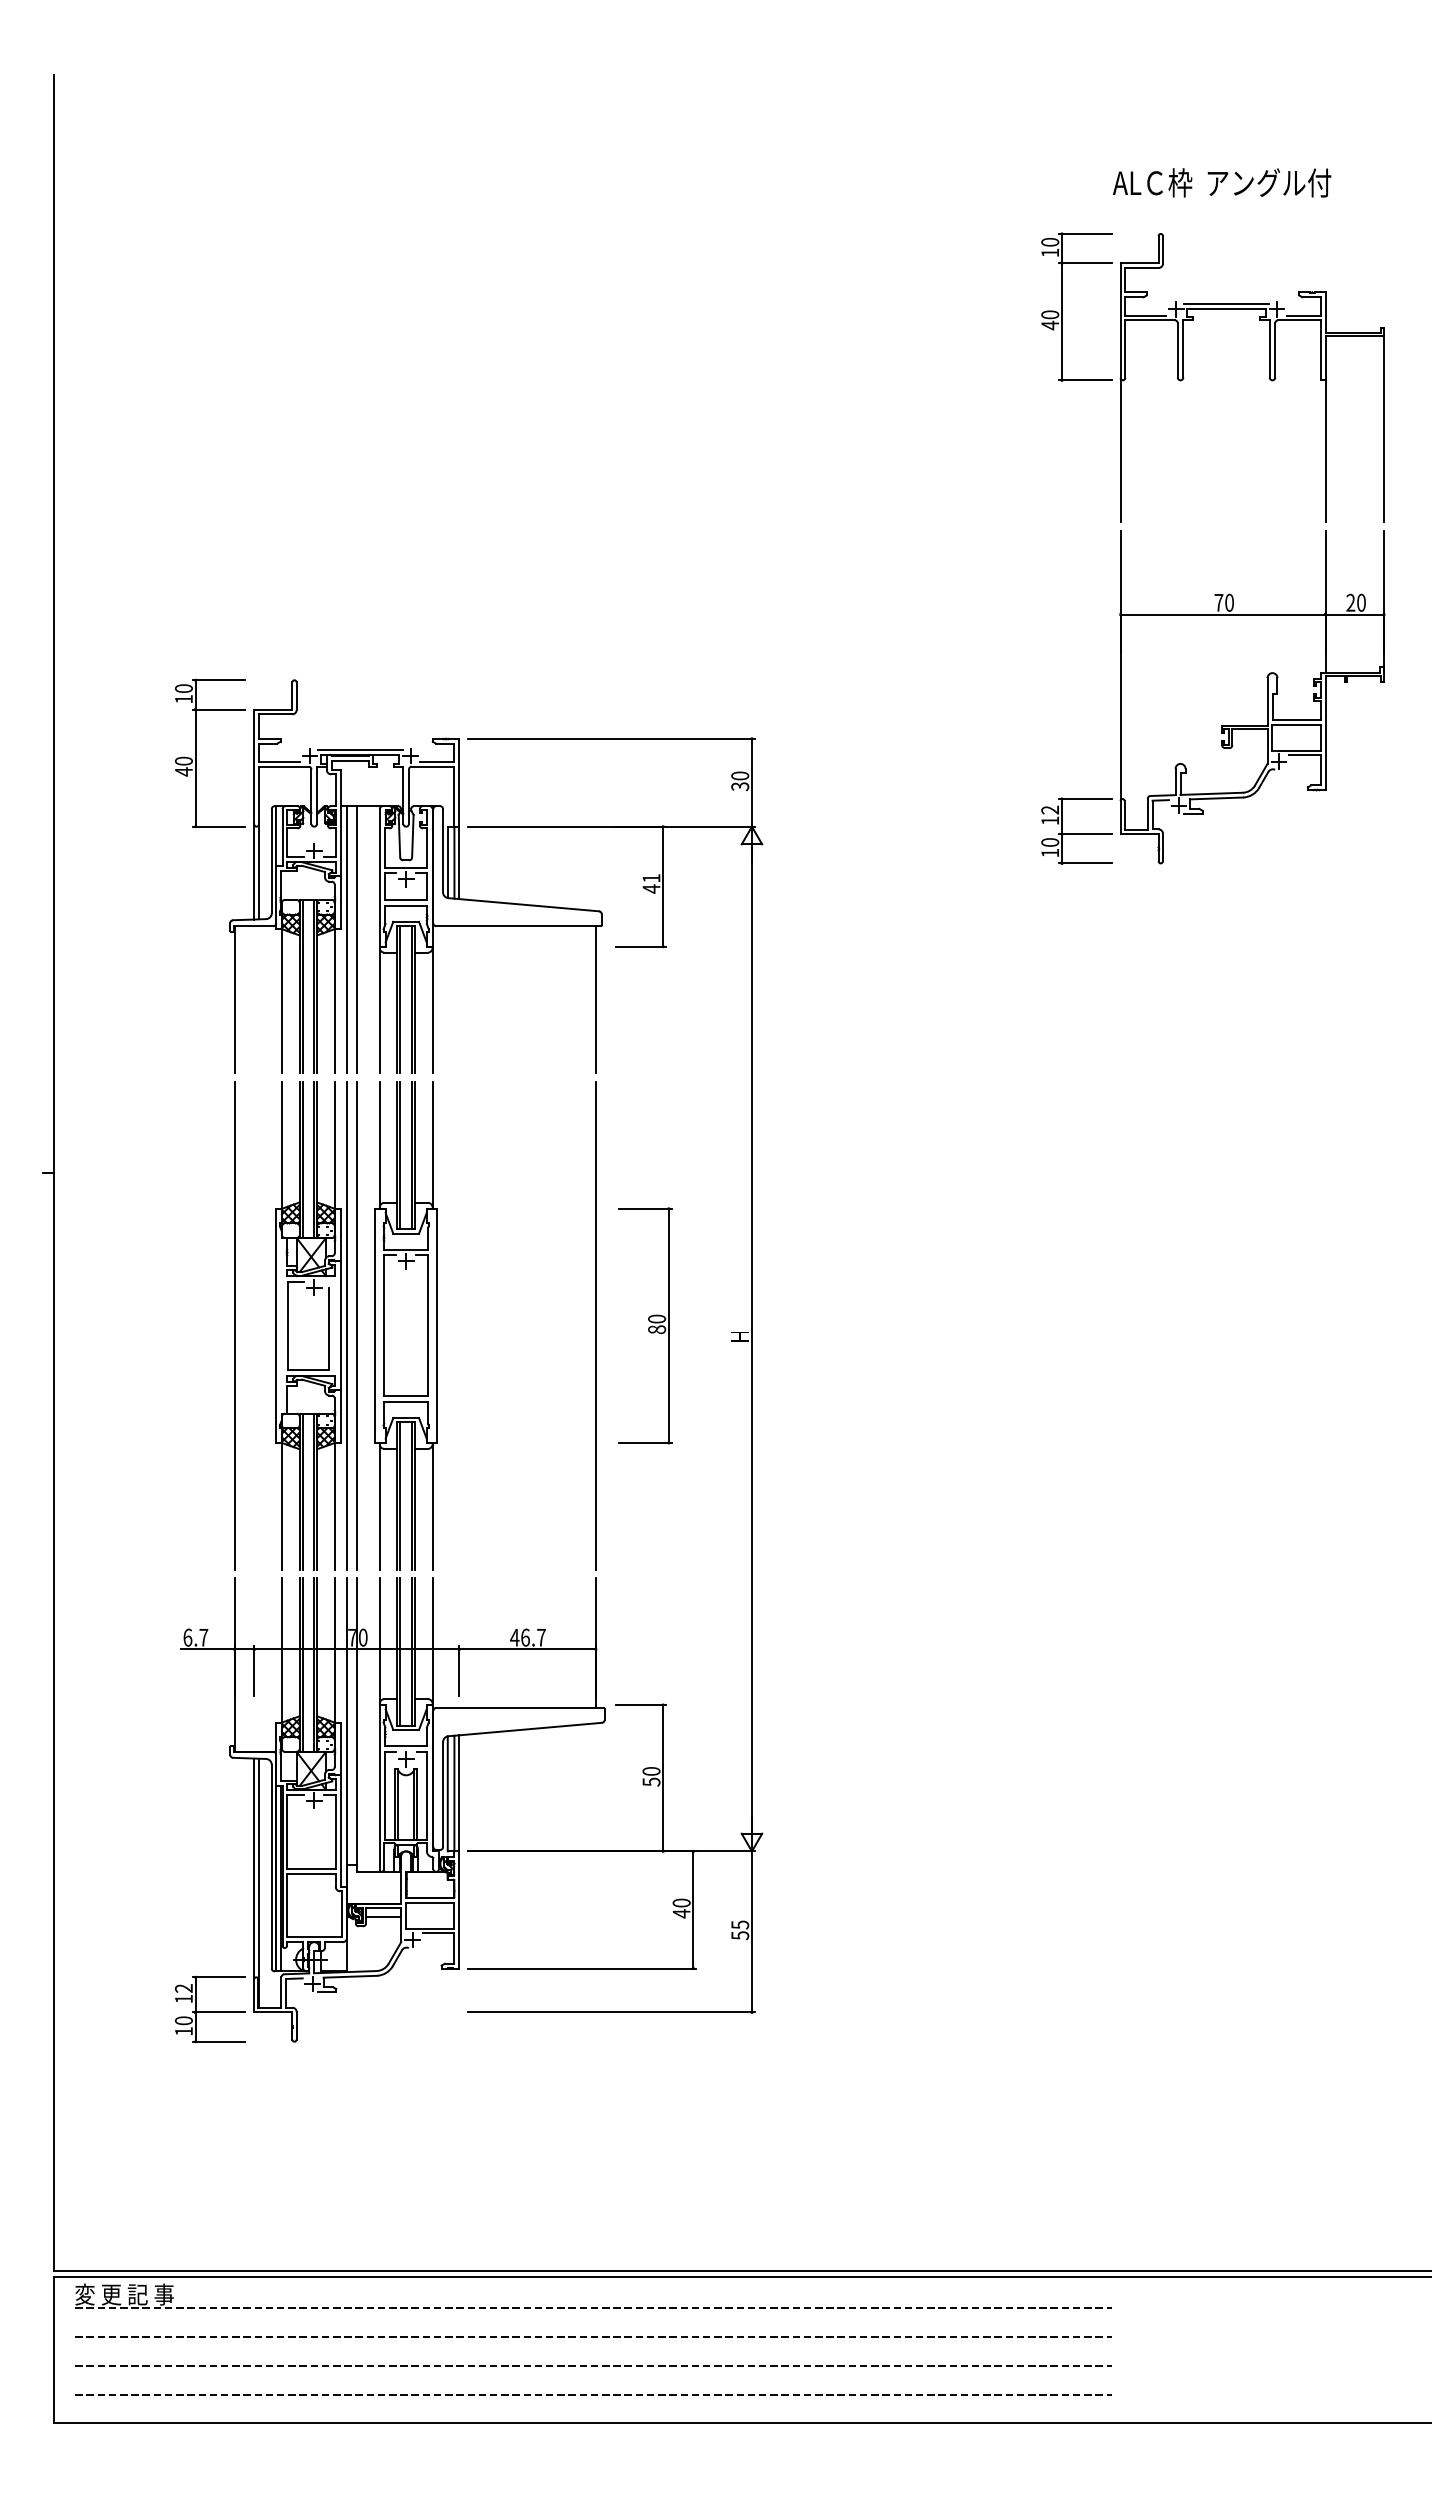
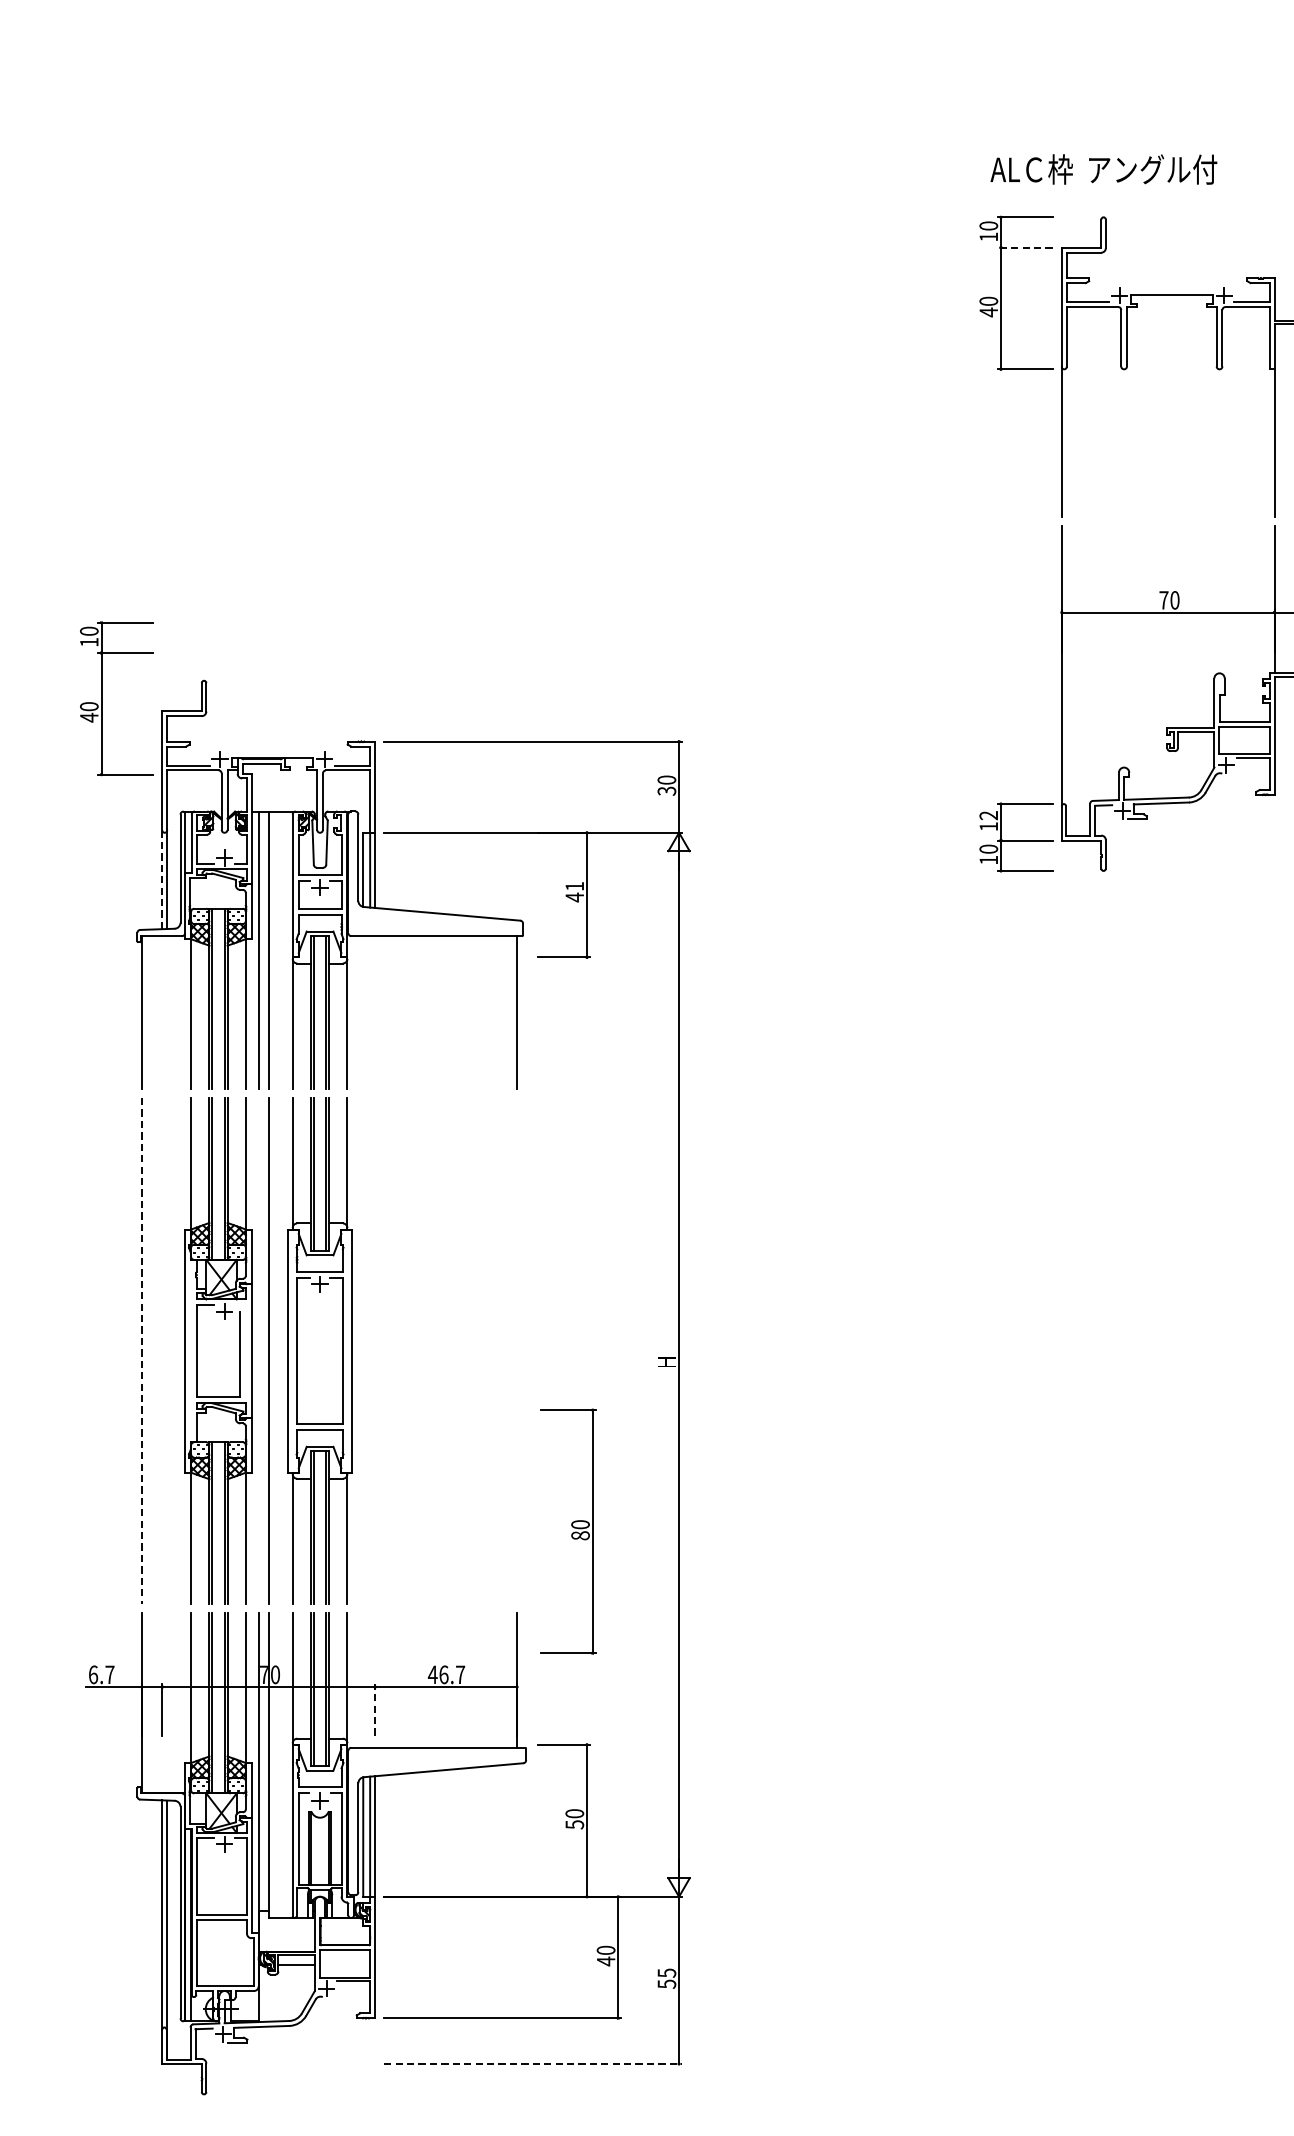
text: (1222, 182) -> (1104, 169), moved
line: (1084, 263) -> (1024, 248), solid -> dashed
line: (1226, 303) -> (1171, 289), removed
line: (359, 750) -> (271, 753), removed
part: (196, 753) -> (102, 698), moved
line: (254, 871) -> (162, 879), solid -> dashed
line: (234, 1325) -> (141, 1350), solid -> dashed
line: (347, 1325) -> (259, 1350), removed
line: (595, 1325) -> (516, 1350), removed
part: (645, 1325) -> (568, 1531), moved
line: (459, 1671) -> (375, 1709), solid -> dashed
part: (210, 2009) -> (116, 2060), removed
line: (611, 2012) -> (533, 2064), solid -> dashed

